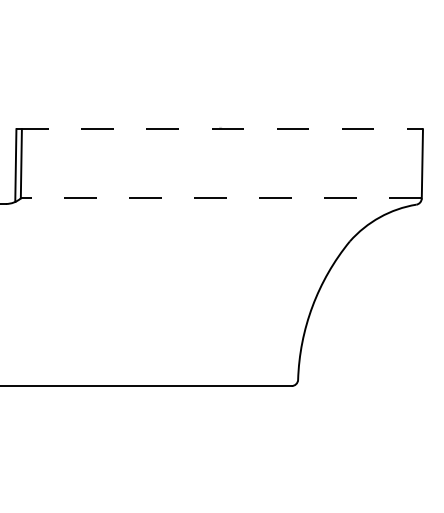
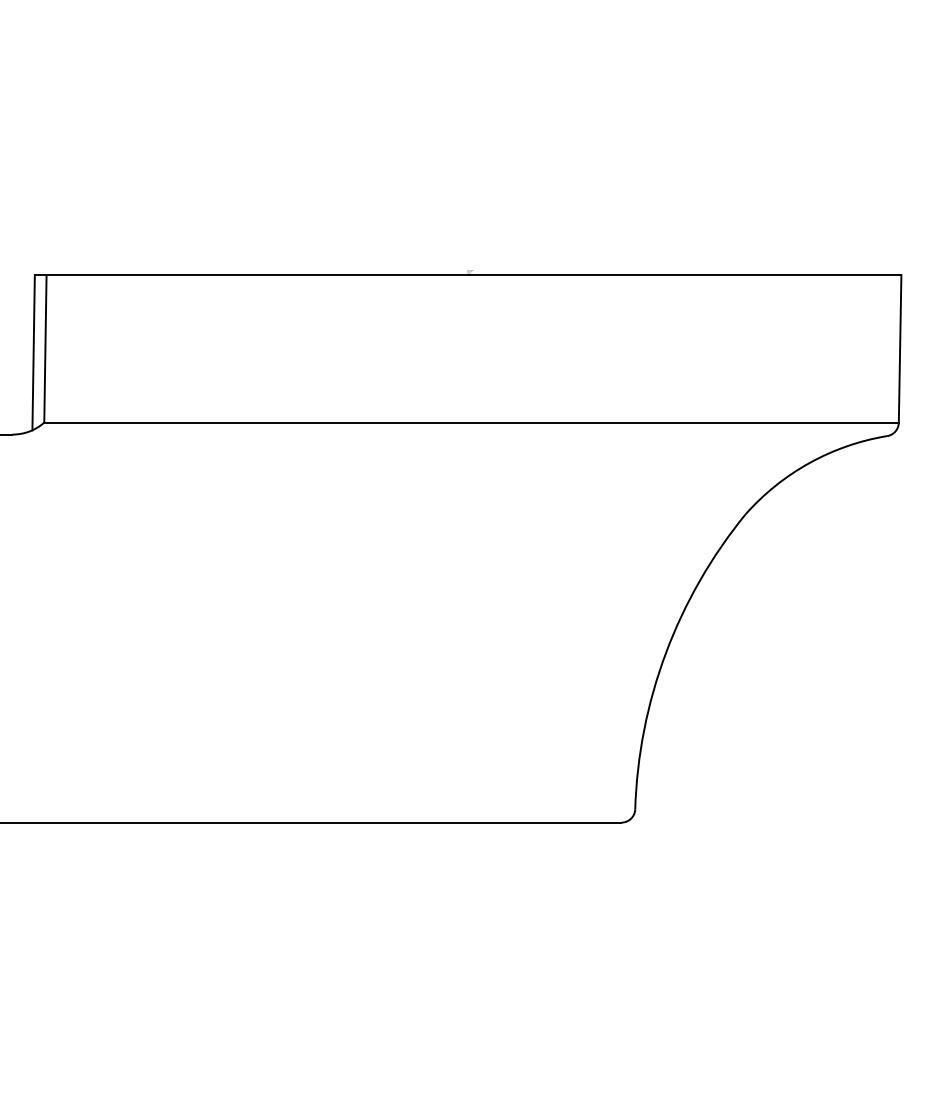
line: (220, 129) -> (469, 275), dashed -> solid
line: (220, 198) -> (469, 422), dashed -> solid

